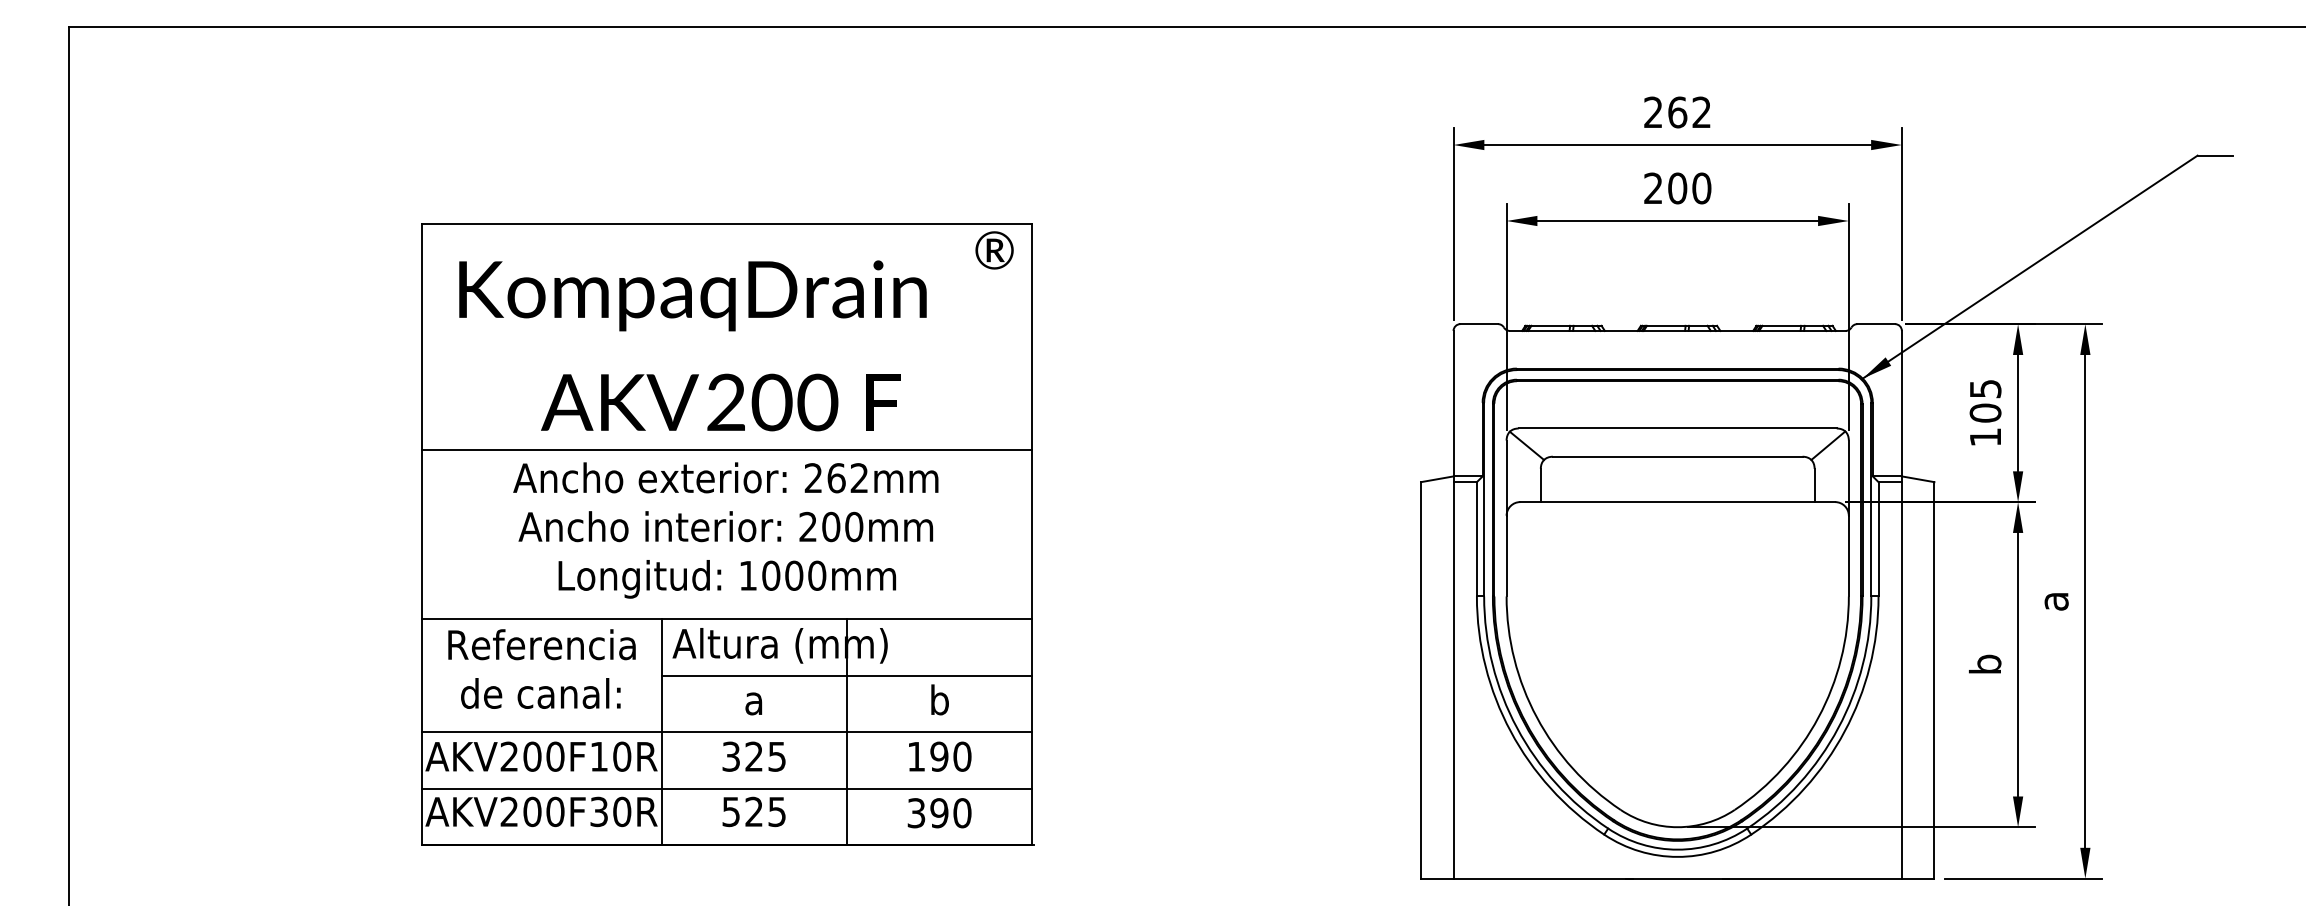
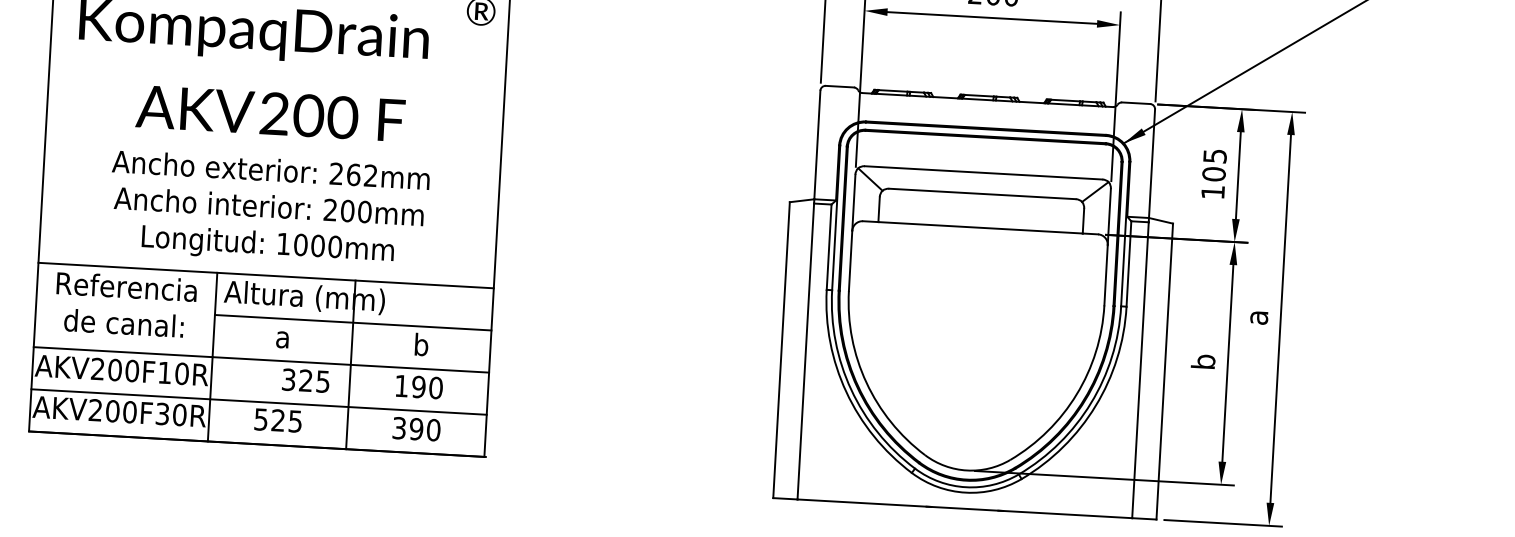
line: (727, 449) -> (273, 148), removed
text: (753, 756) -> (305, 380), moved

